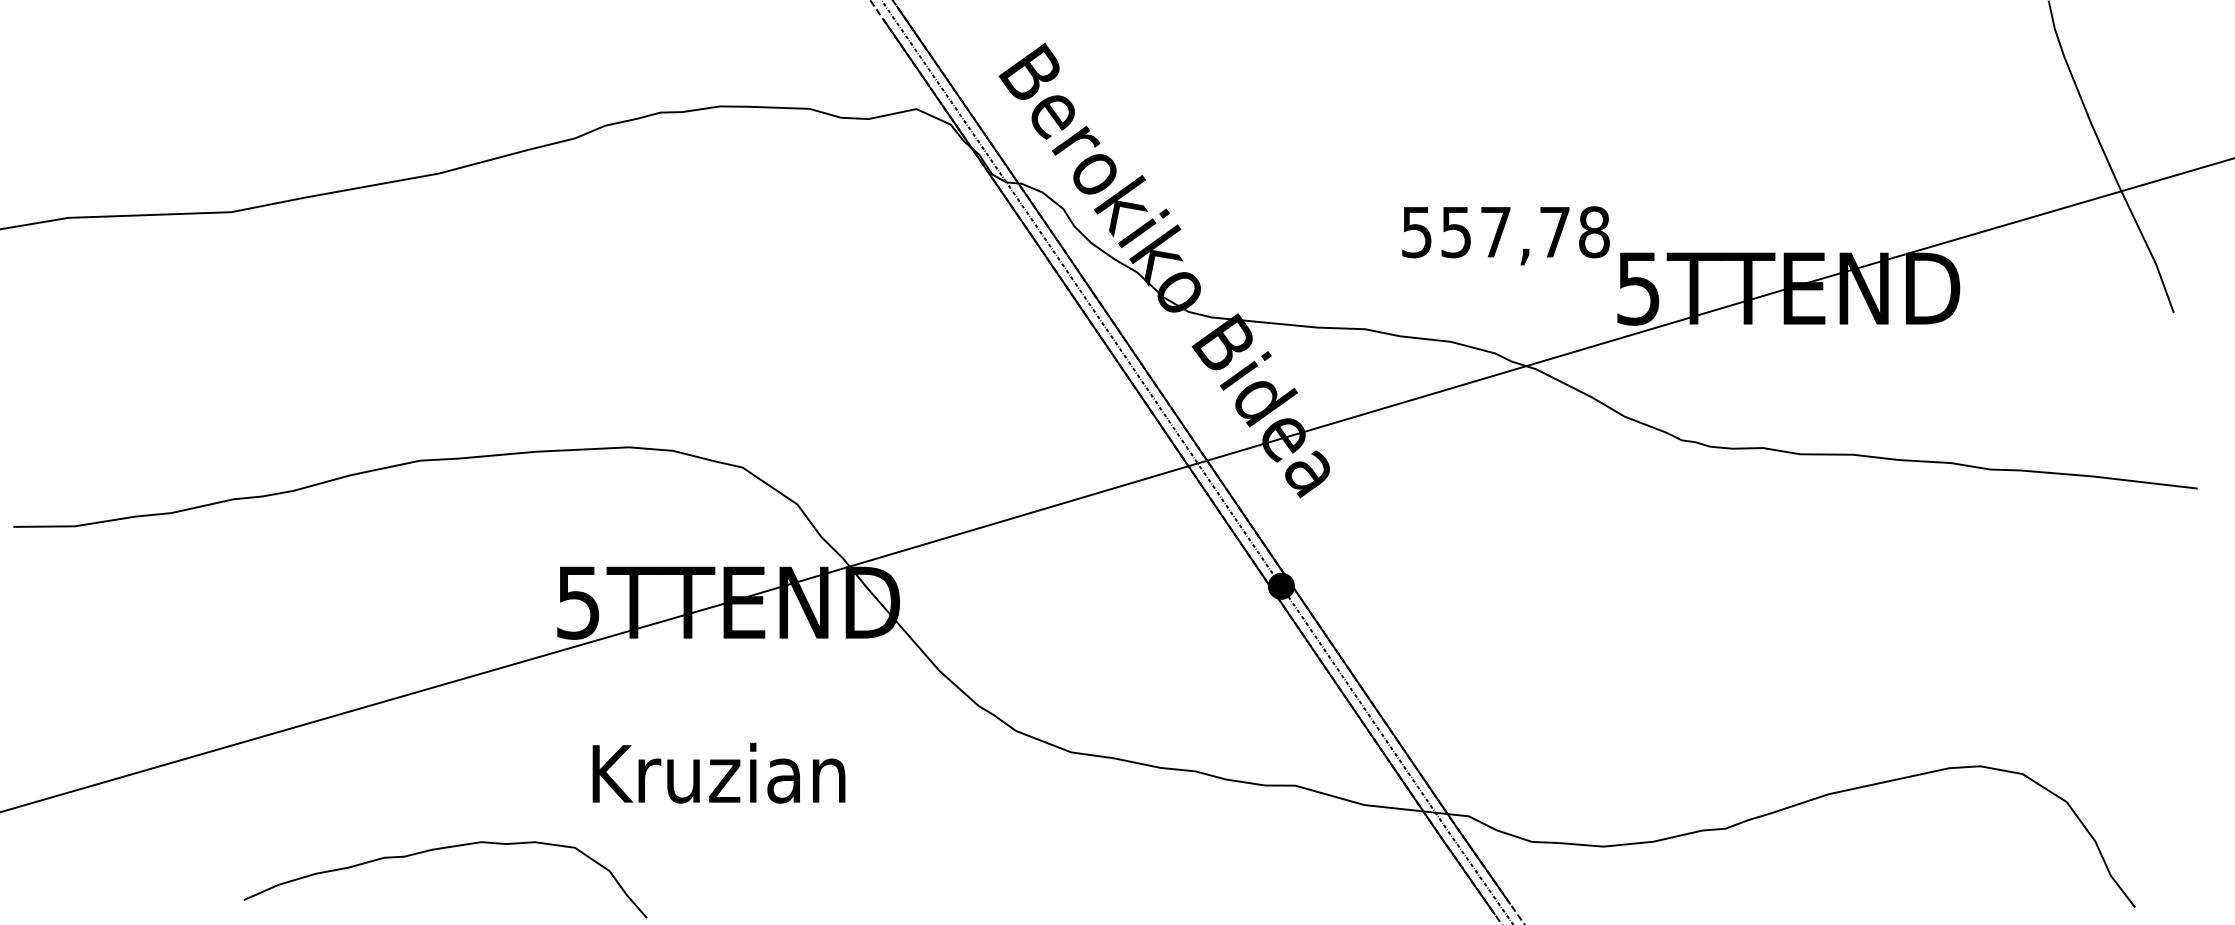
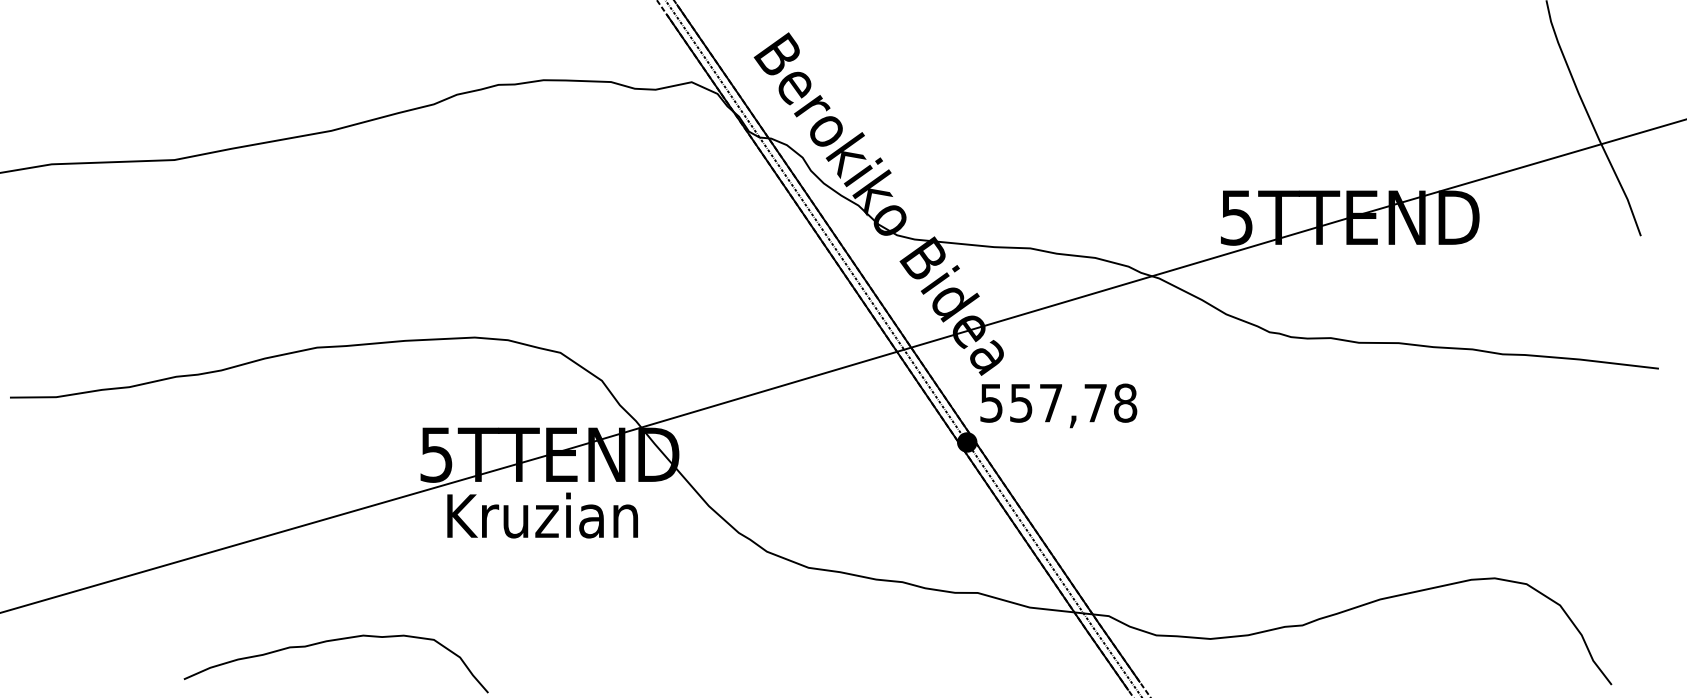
text: (1505, 235) -> (1058, 405), moved
text: (718, 773) -> (542, 515), moved

